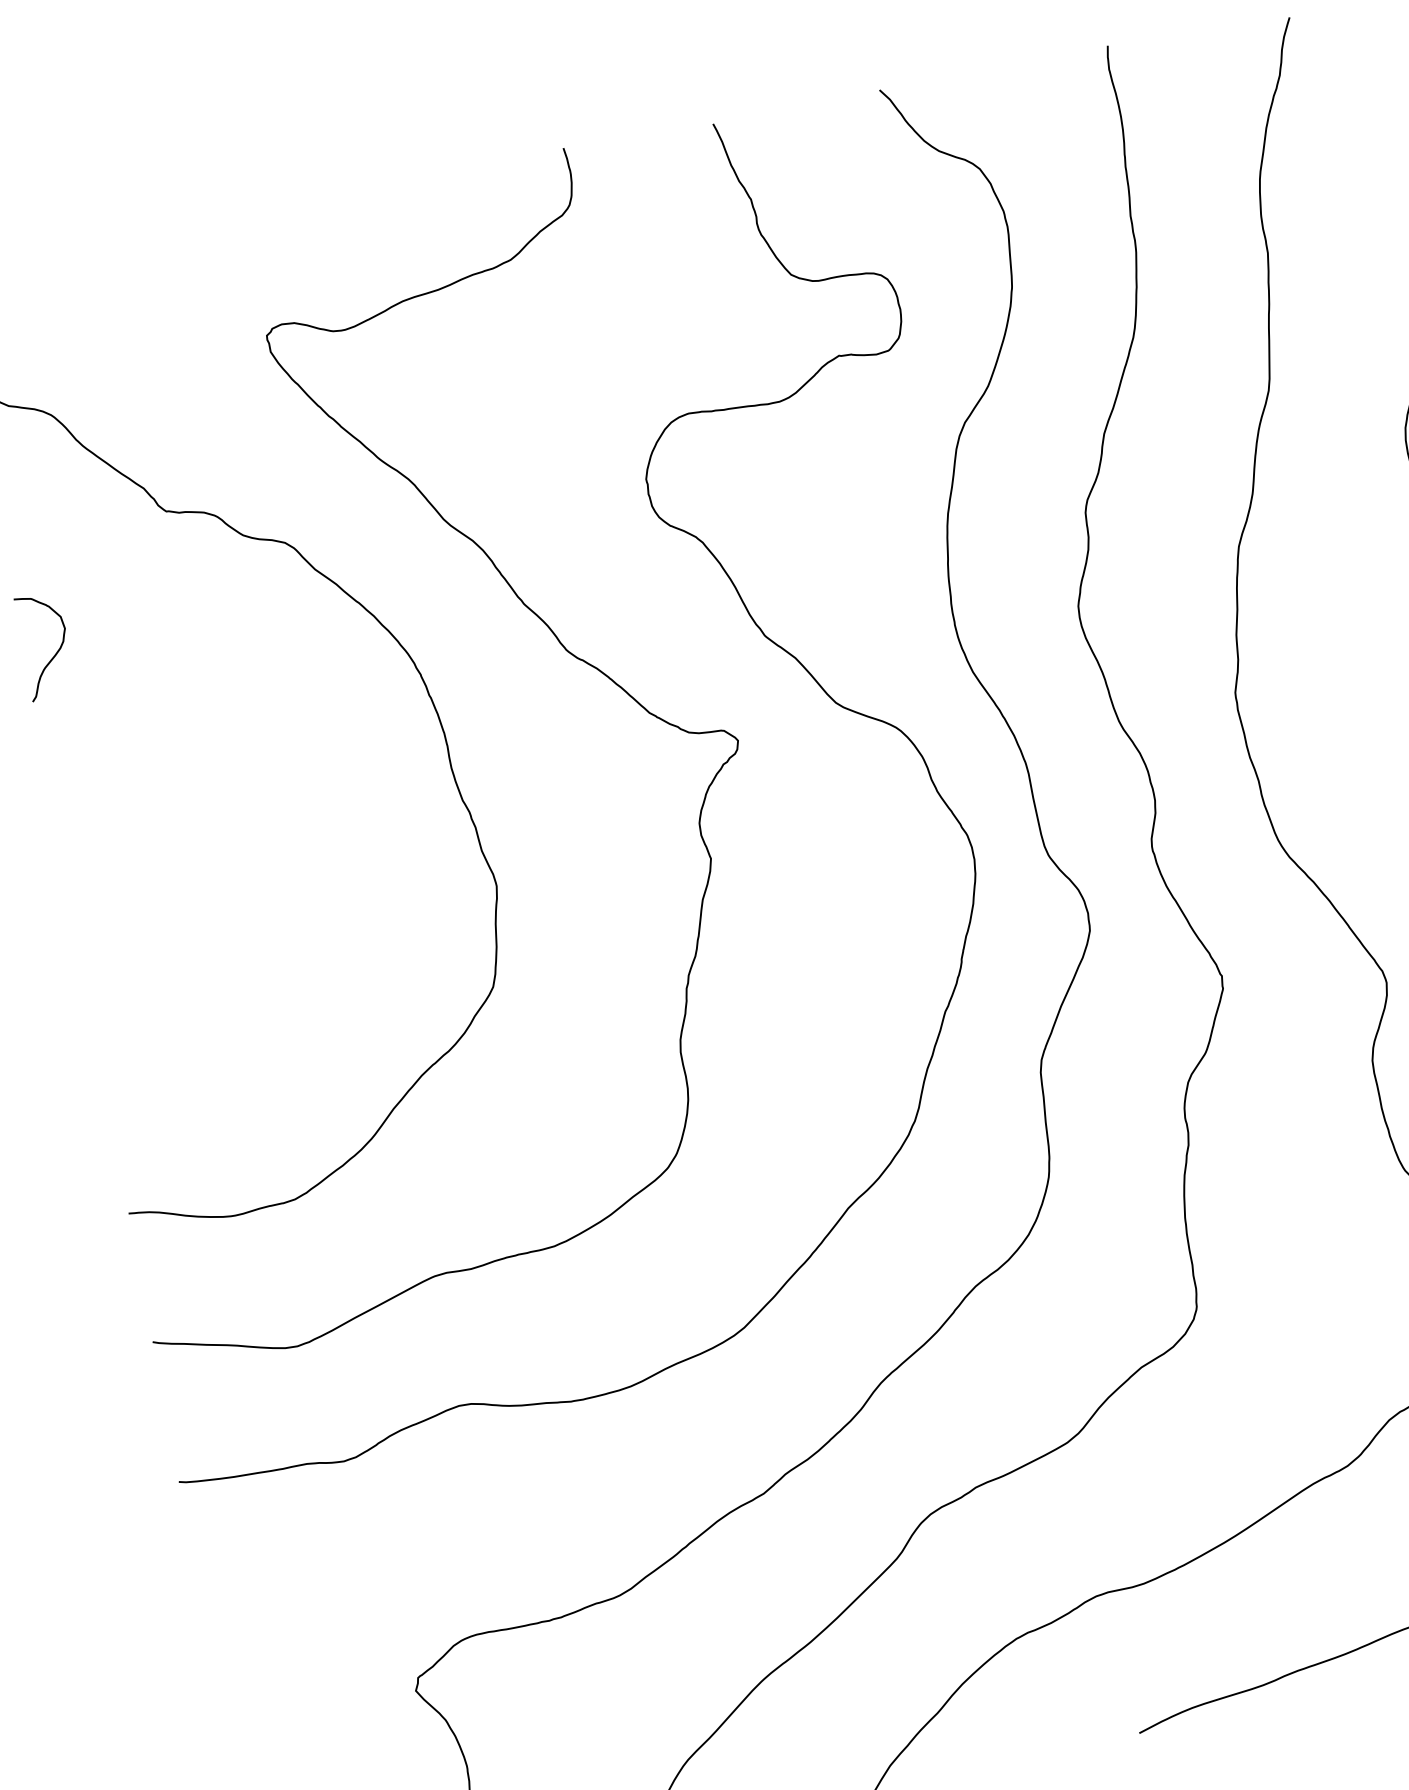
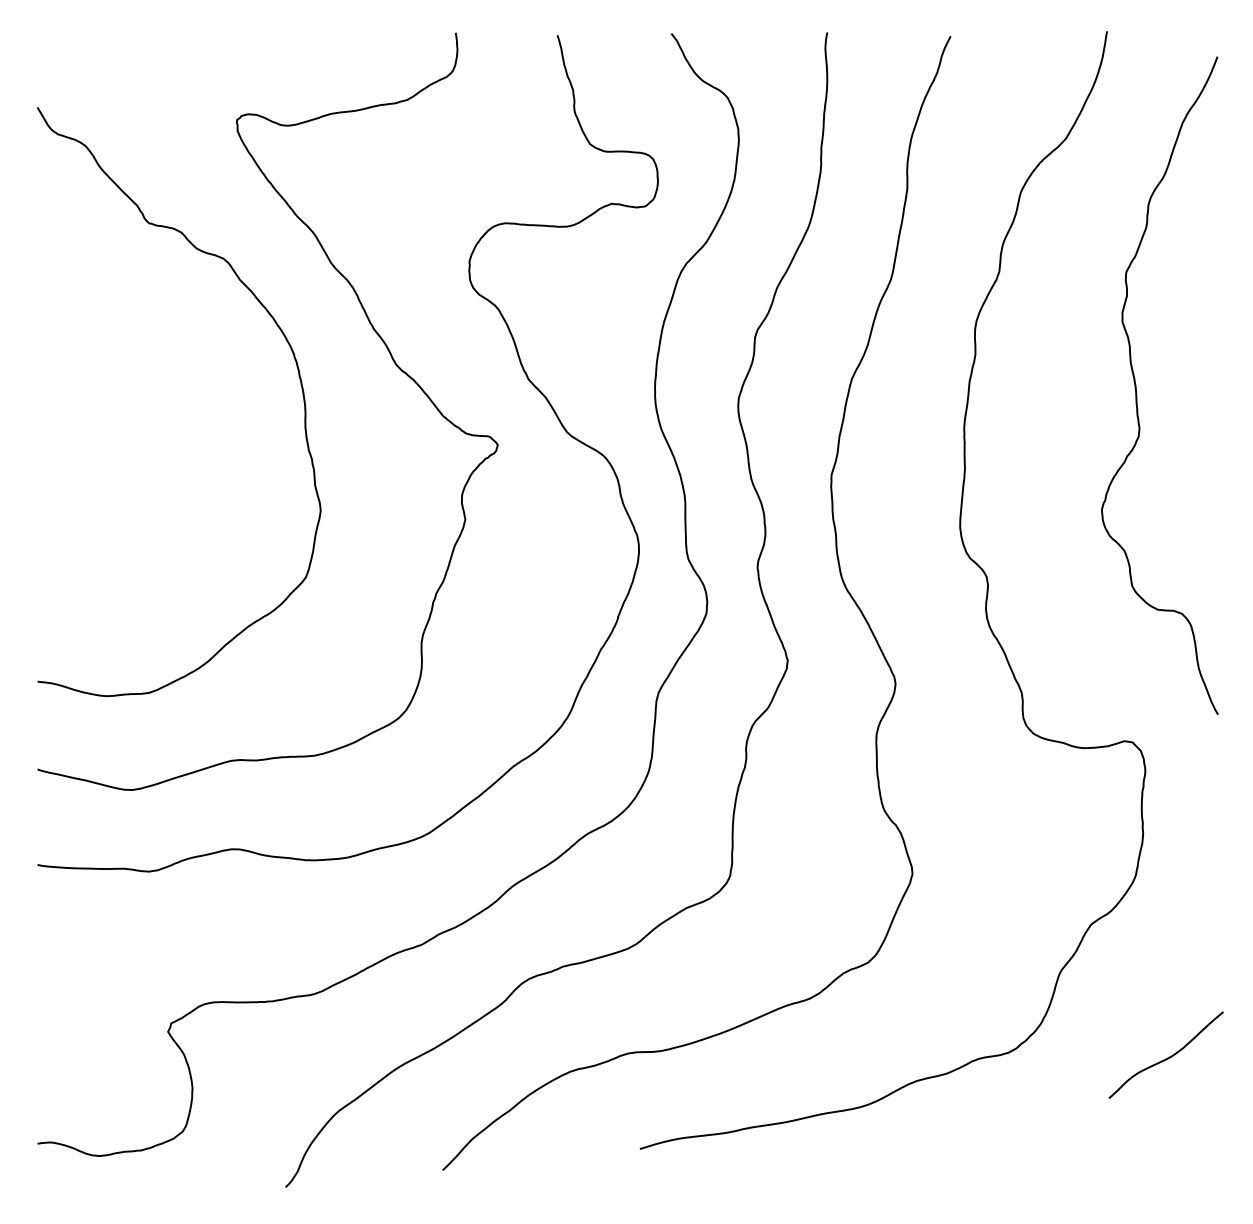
curve: (55, 652) -> (58, 302), removed

